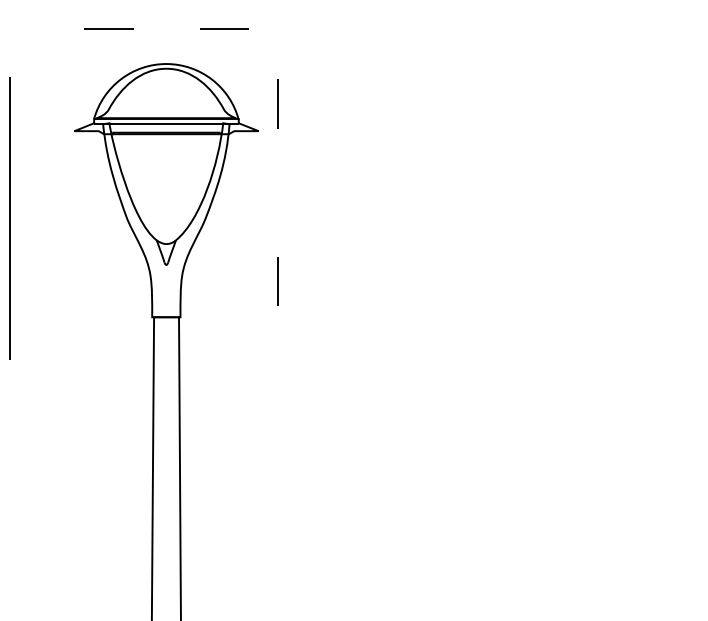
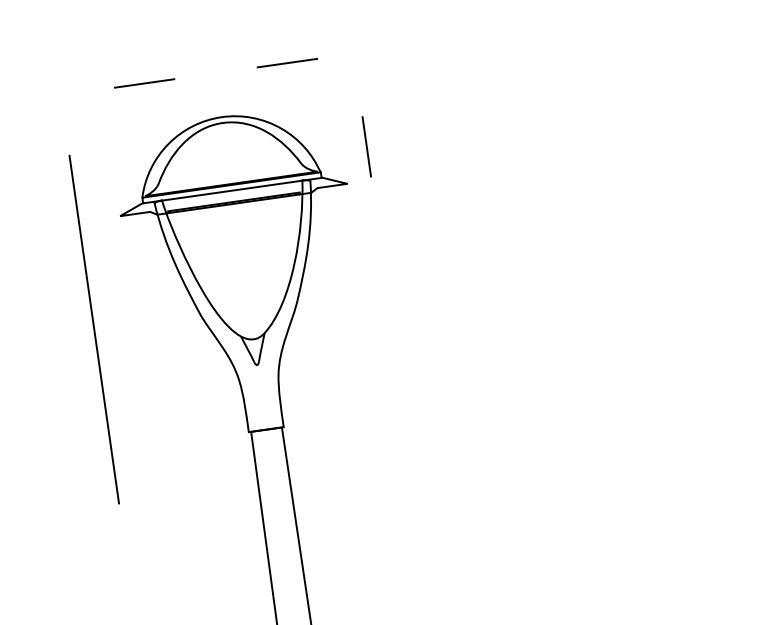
line: (9, 218) -> (93, 329), moved
line: (277, 281) -> (397, 366), removed

